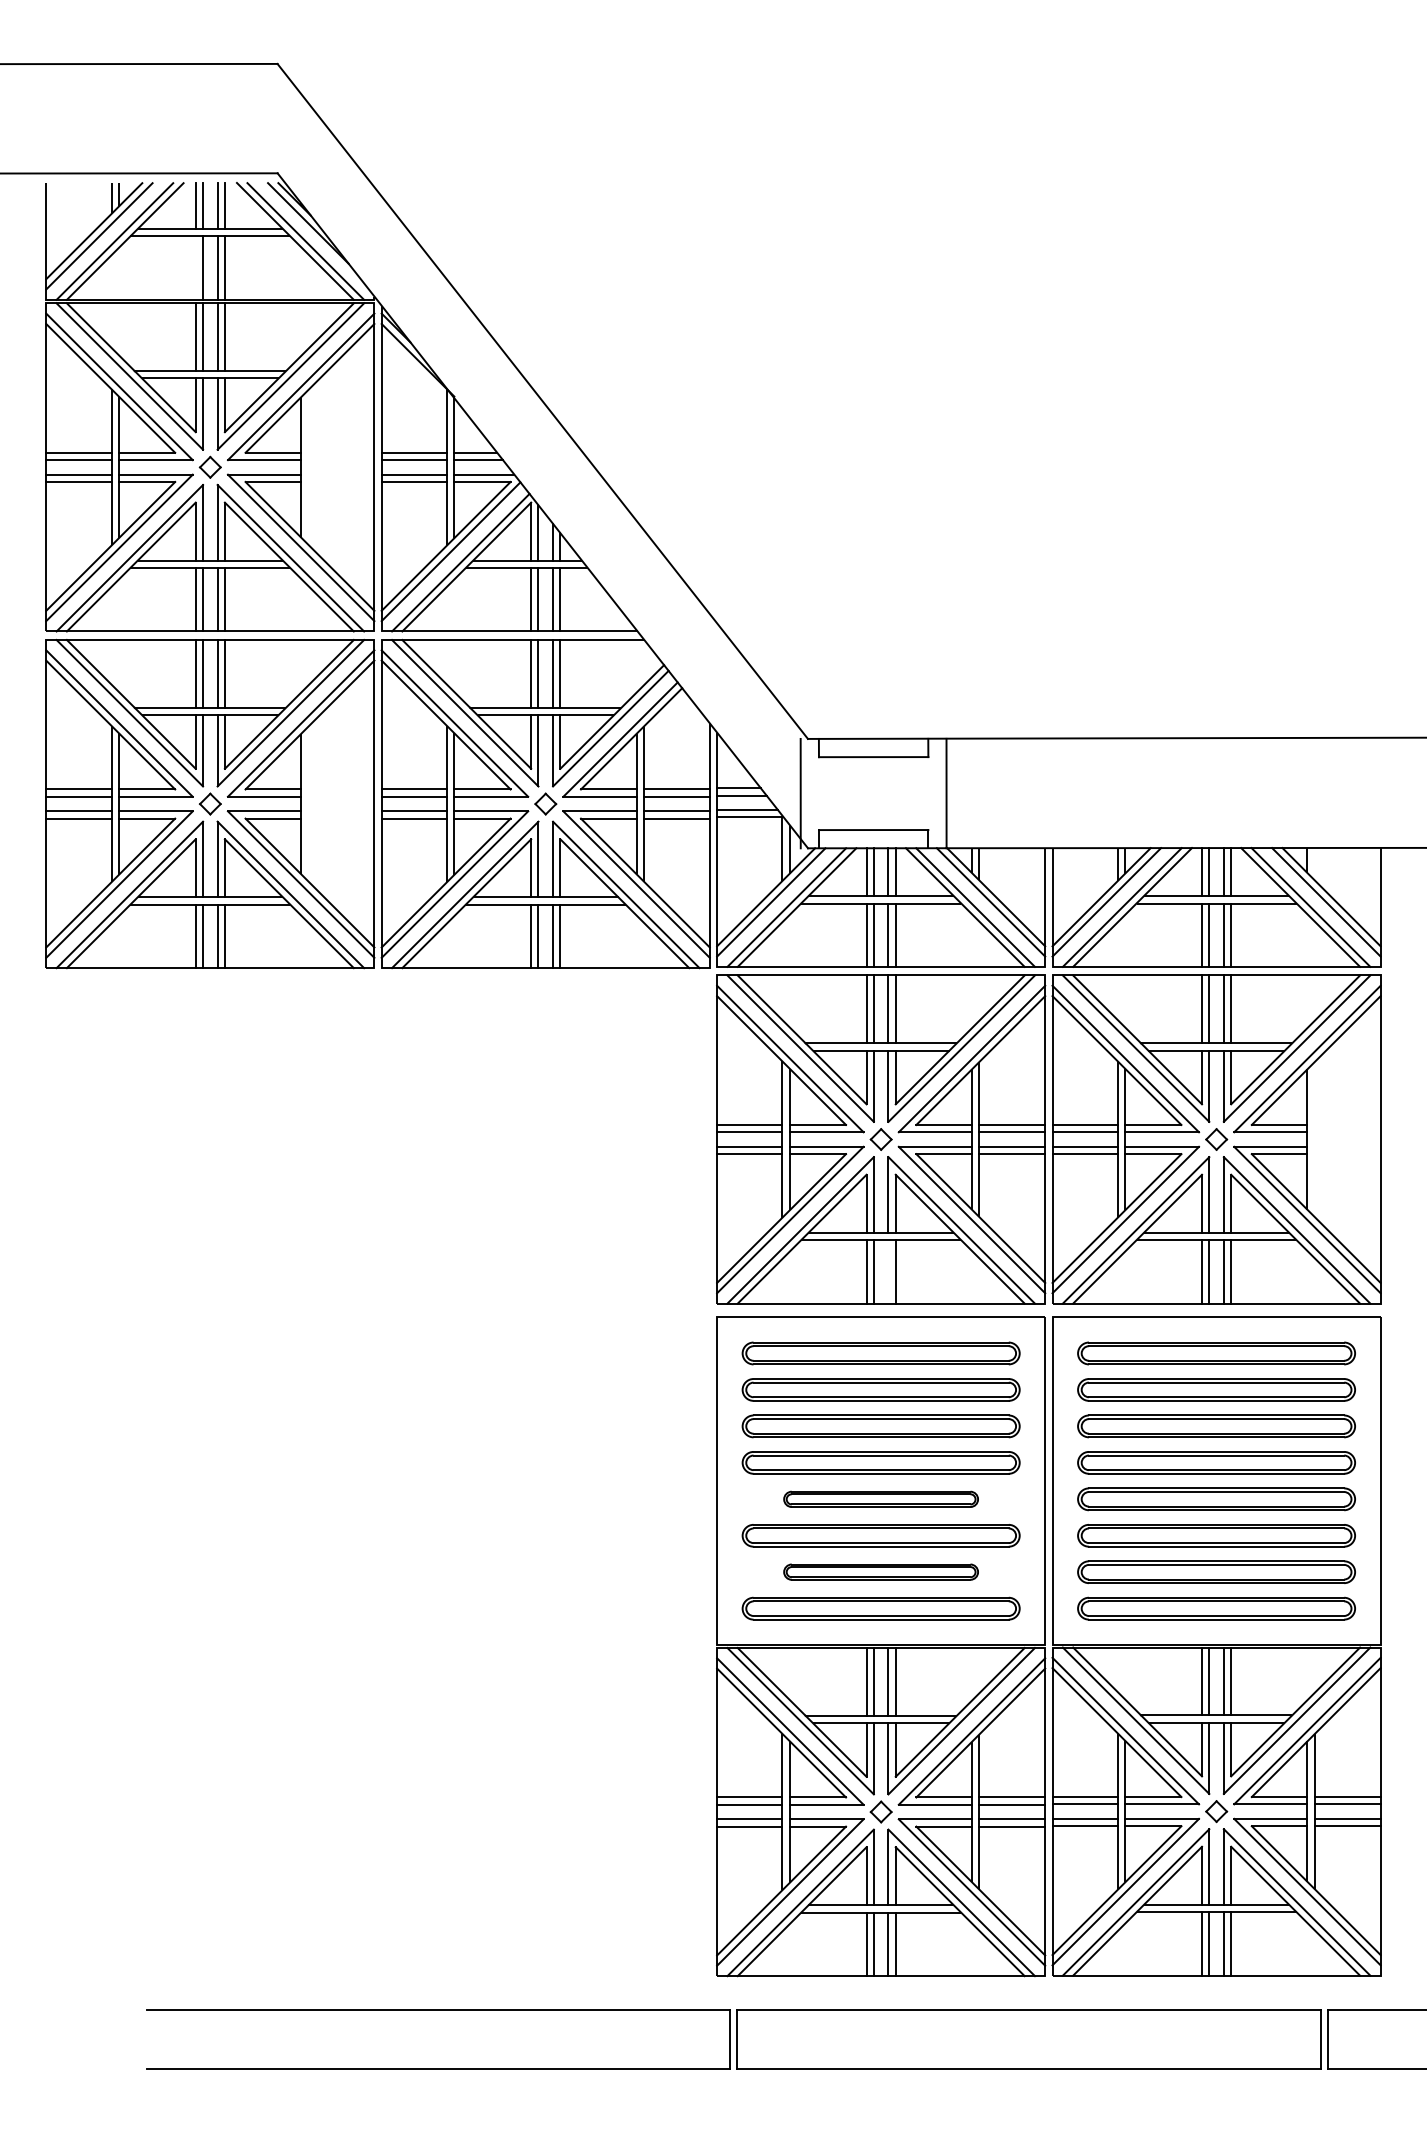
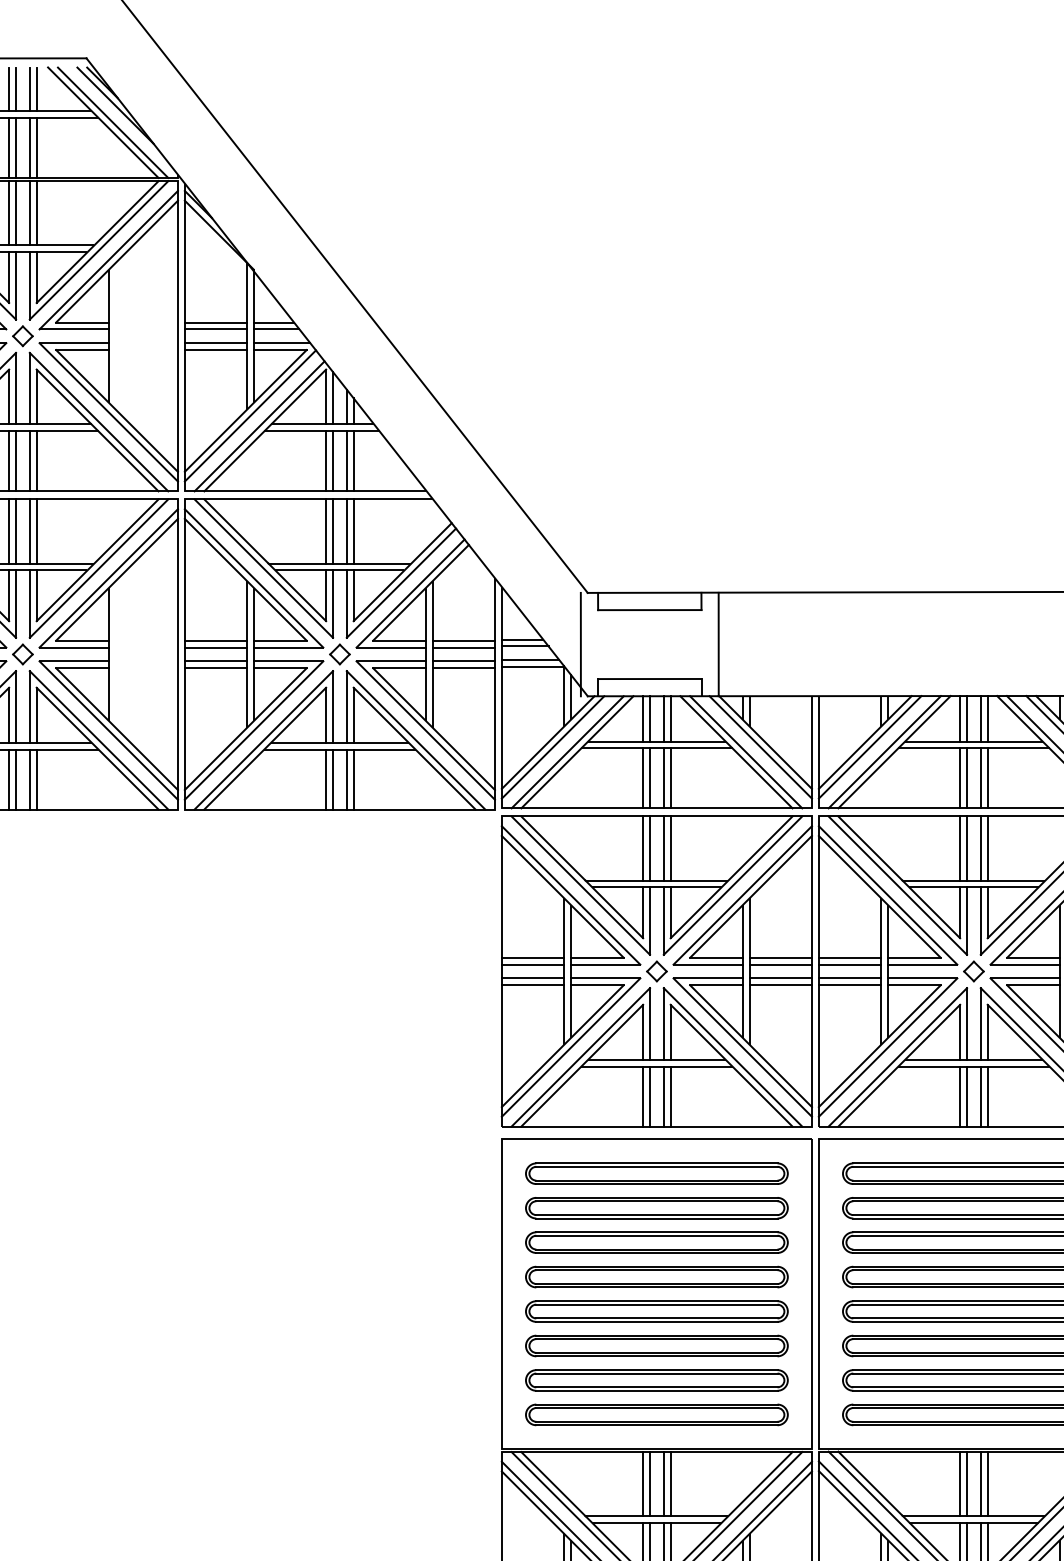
line: (195, 267) -> (8, 147), added
line: (888, 1271) -> (663, 1096), added
part: (880, 1499) -> (656, 1311), size x1.43
part: (880, 1571) -> (656, 1379), size x1.43

